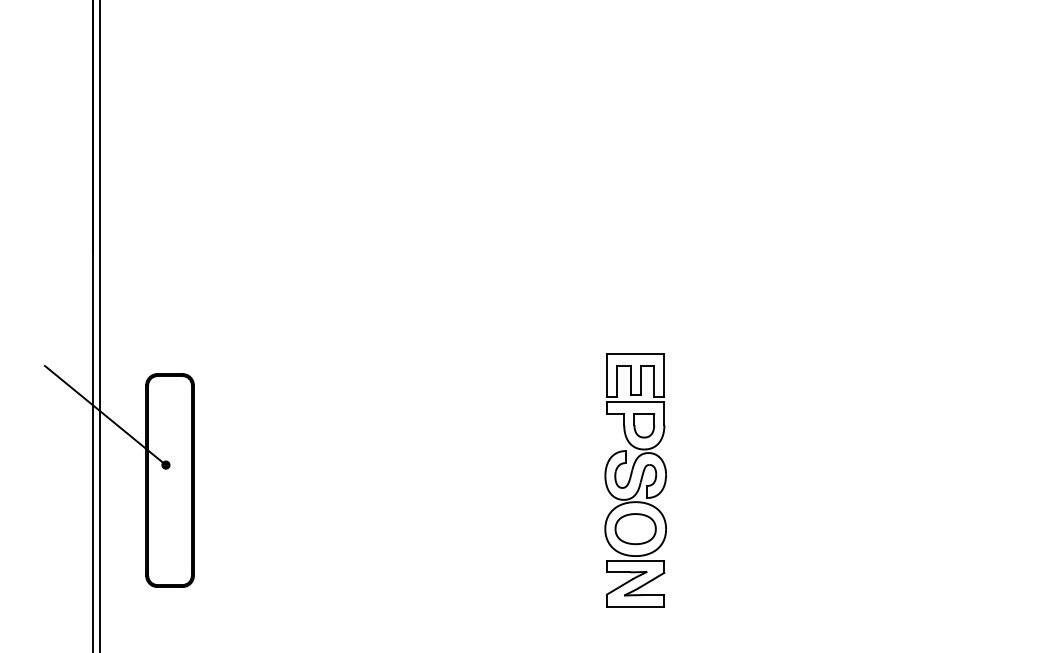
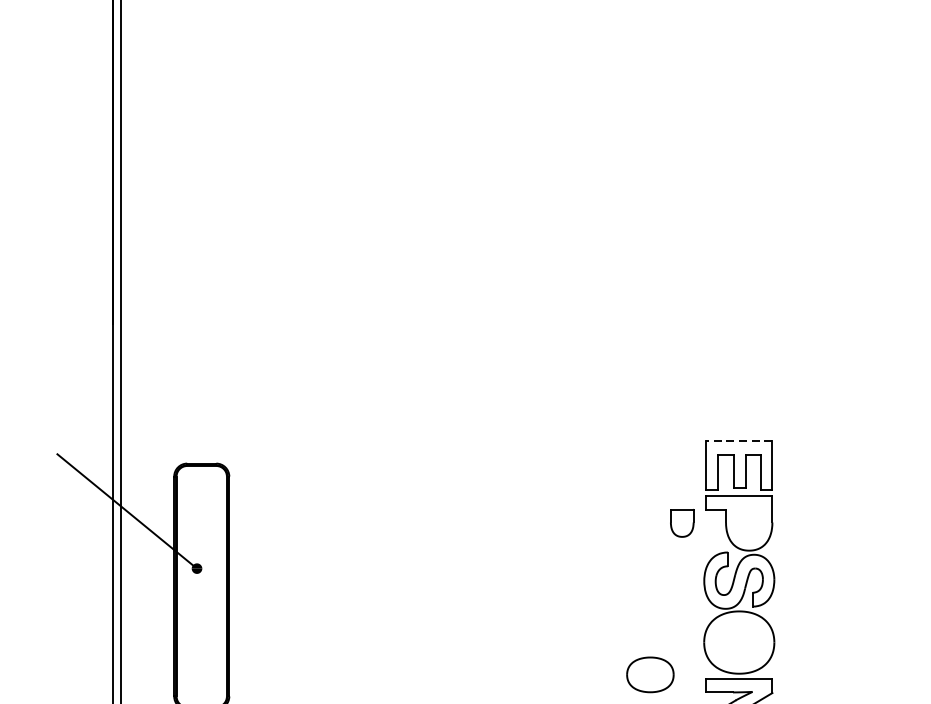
line: (635, 354) -> (739, 441), solid -> dashed
part: (644, 425) -> (682, 522), moved
part: (635, 529) -> (650, 675), moved

